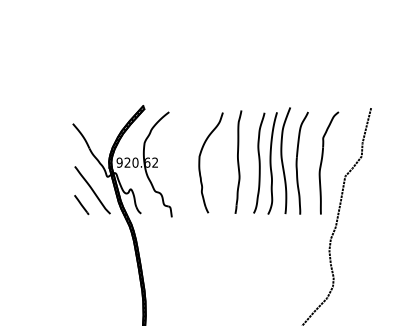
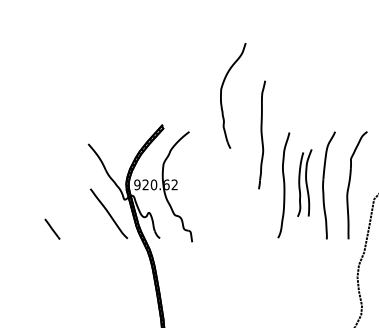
part: (278, 160) -> (304, 182), size x0.6
part: (238, 161) -> (262, 134), moved
part: (200, 162) -> (222, 95), moved
line: (81, 205) -> (52, 229), moved

